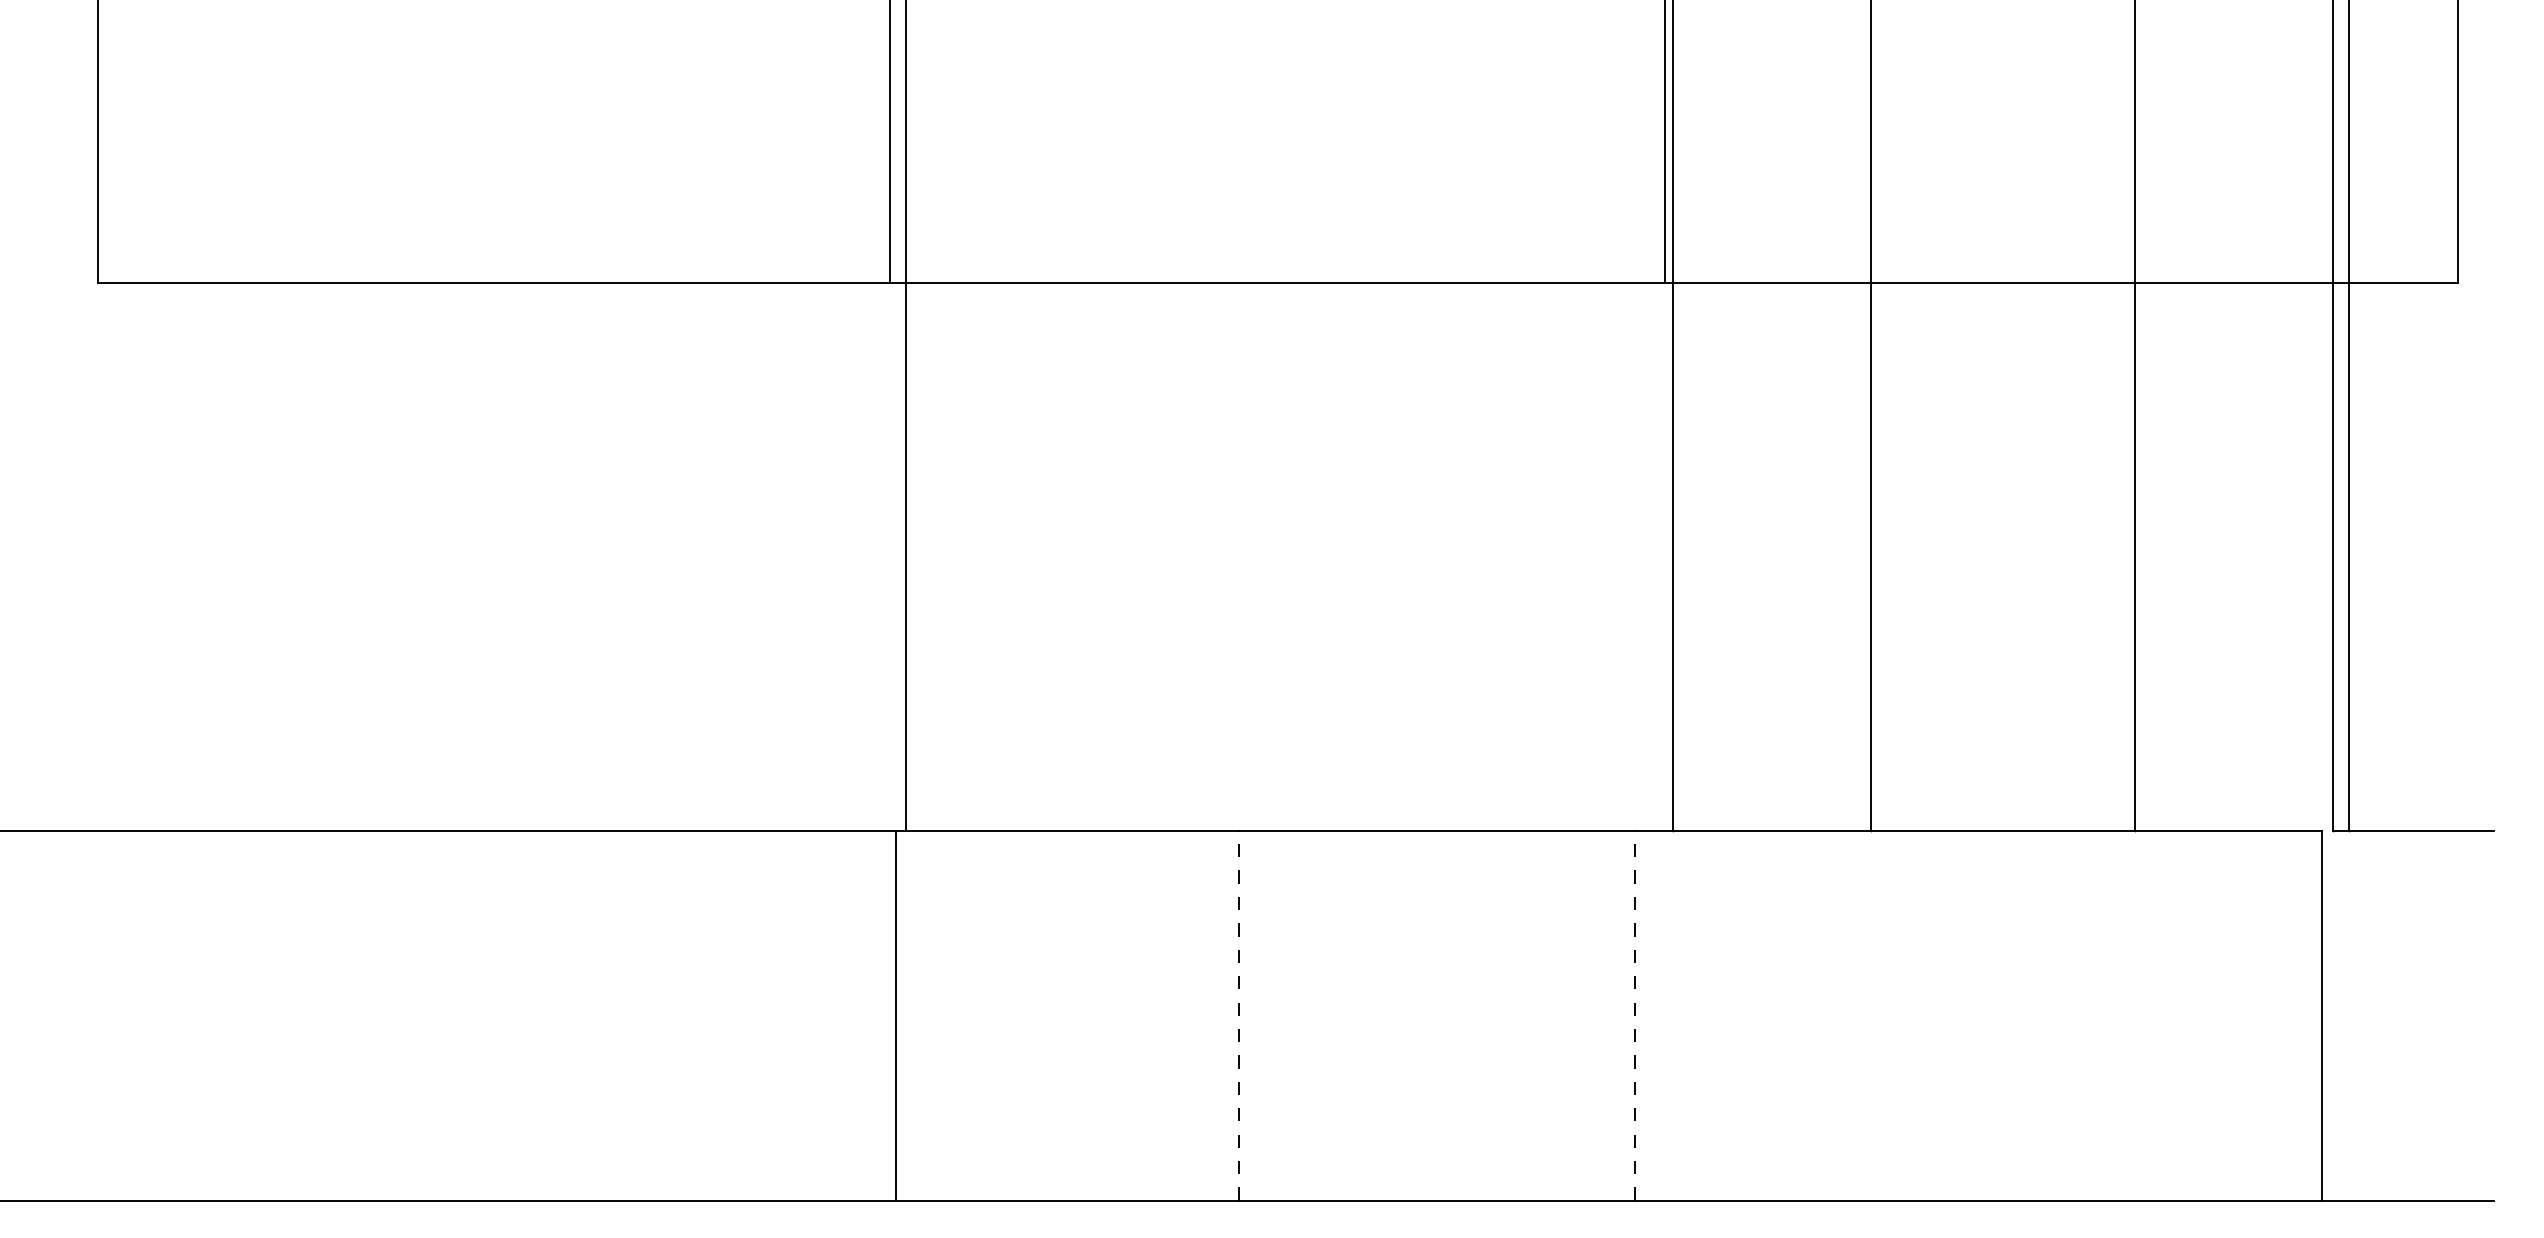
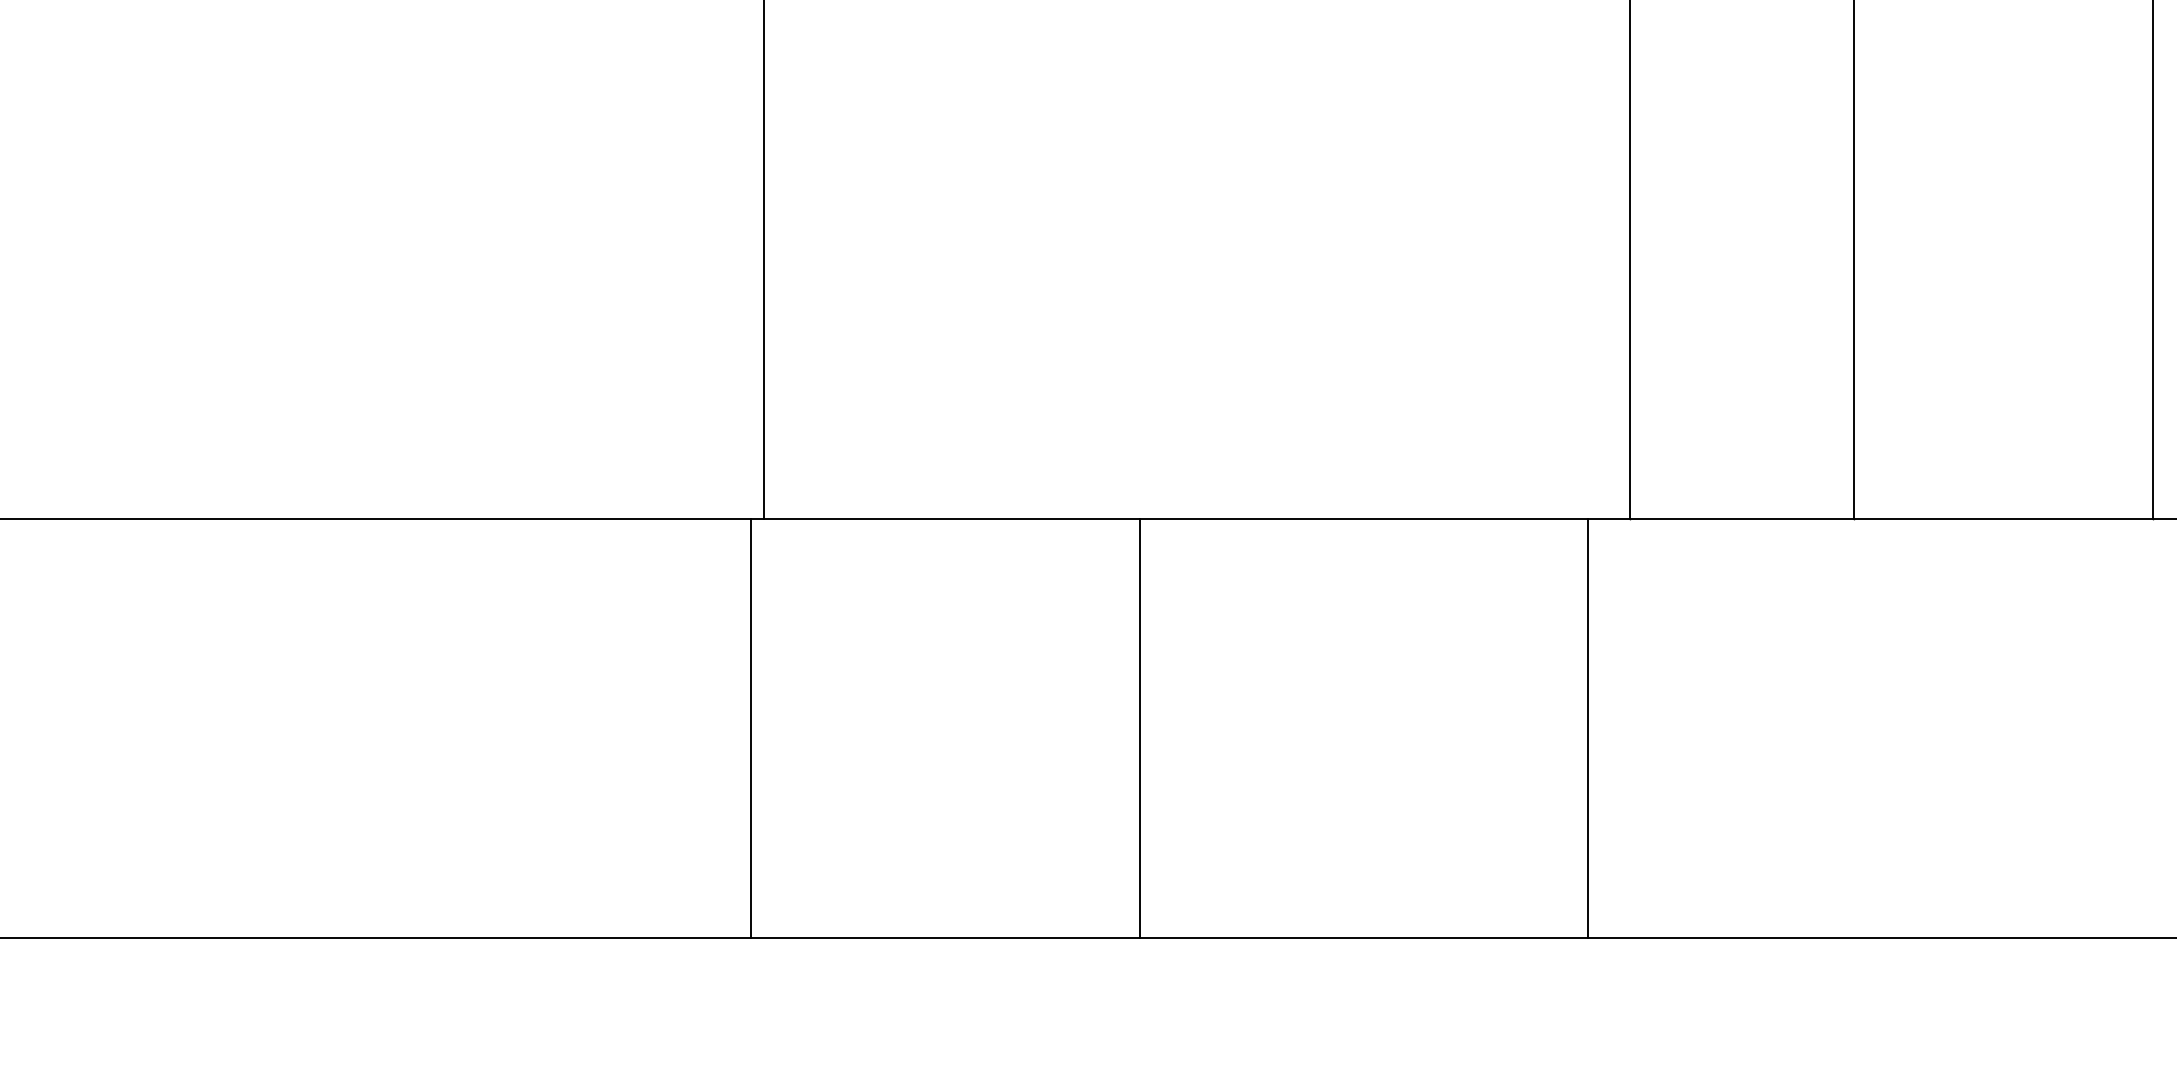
line: (1239, 1015) -> (1140, 728), dashed -> solid
line: (1635, 1015) -> (1588, 728), dashed -> solid

